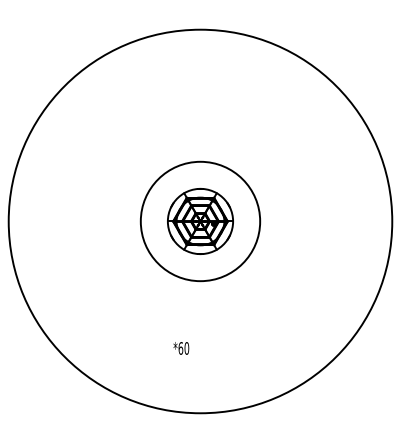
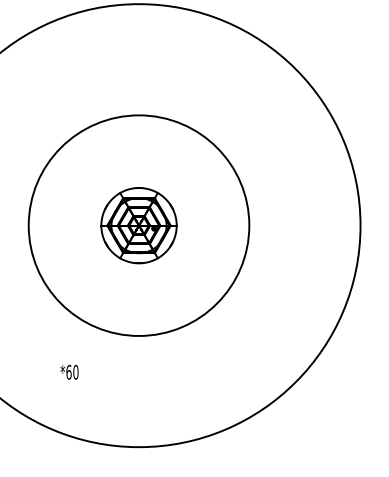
circle: (200, 221) -> (139, 225), size x1.6
text: (181, 348) -> (69, 372), moved

